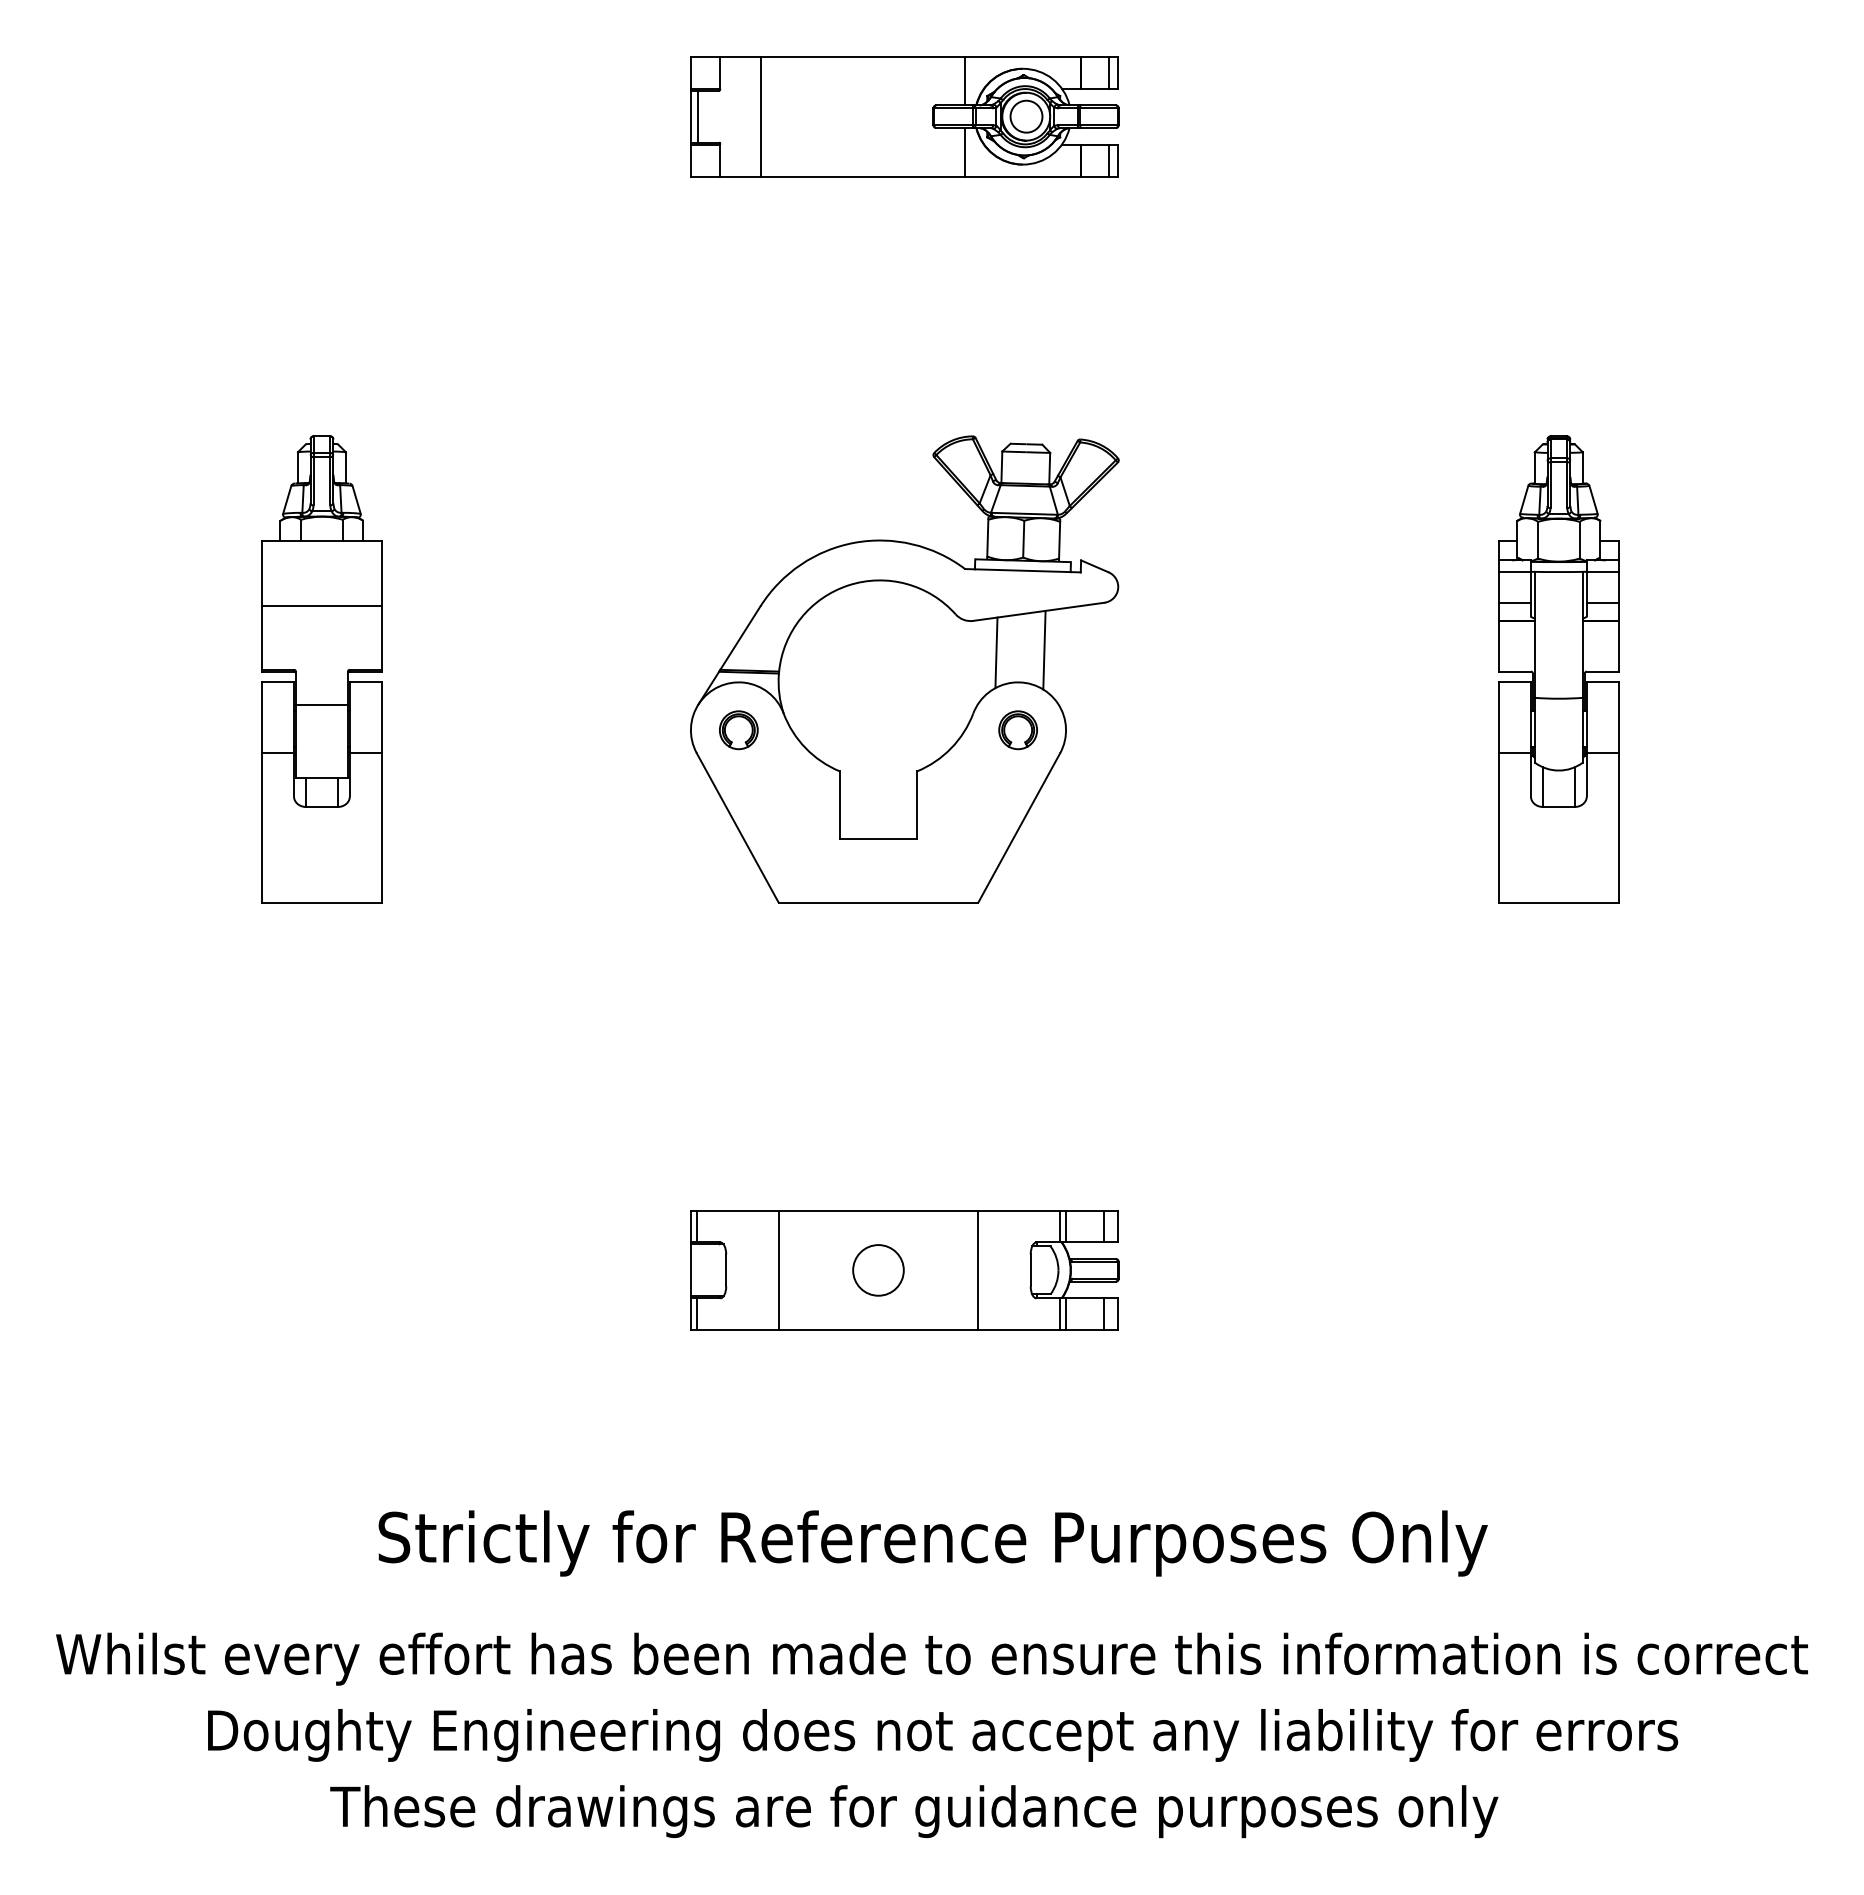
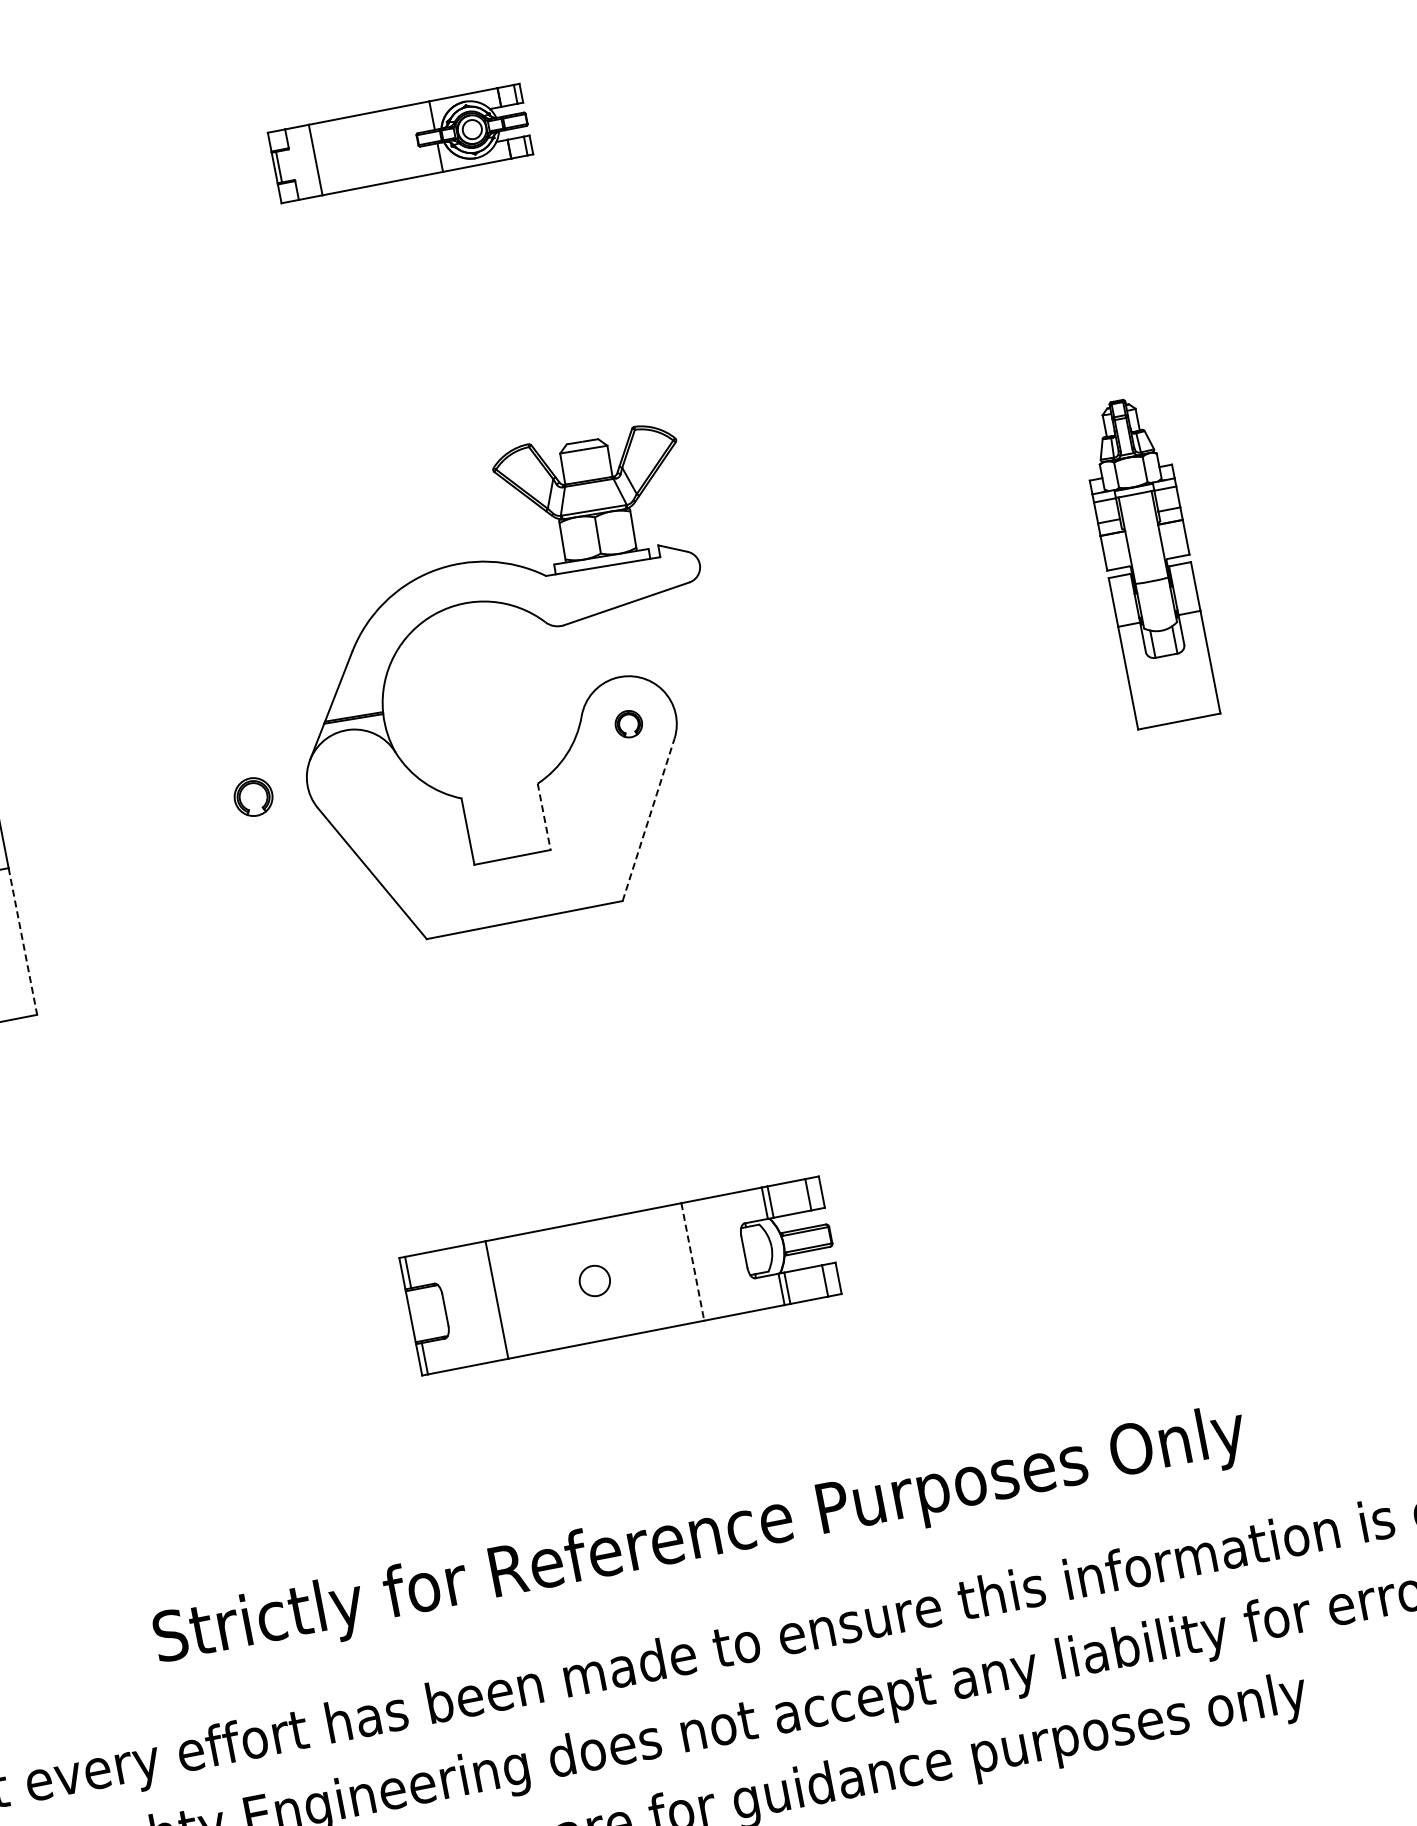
part: (904, 116) -> (400, 143), size x0.6
line: (1044, 649) -> (639, 639), removed
line: (996, 652) -> (592, 651), removed
part: (1558, 669) -> (1147, 561), size x0.7
part: (738, 730) -> (253, 797), moved
part: (1017, 730) -> (628, 724), size x0.7
line: (917, 805) -> (544, 817), solid -> dashed
line: (1019, 827) -> (648, 819), solid -> dashed
line: (381, 828) -> (22, 942), solid -> dashed
circle: (878, 1270) -> (594, 1281), size x0.6
line: (978, 1270) -> (693, 1261), solid -> dashed

